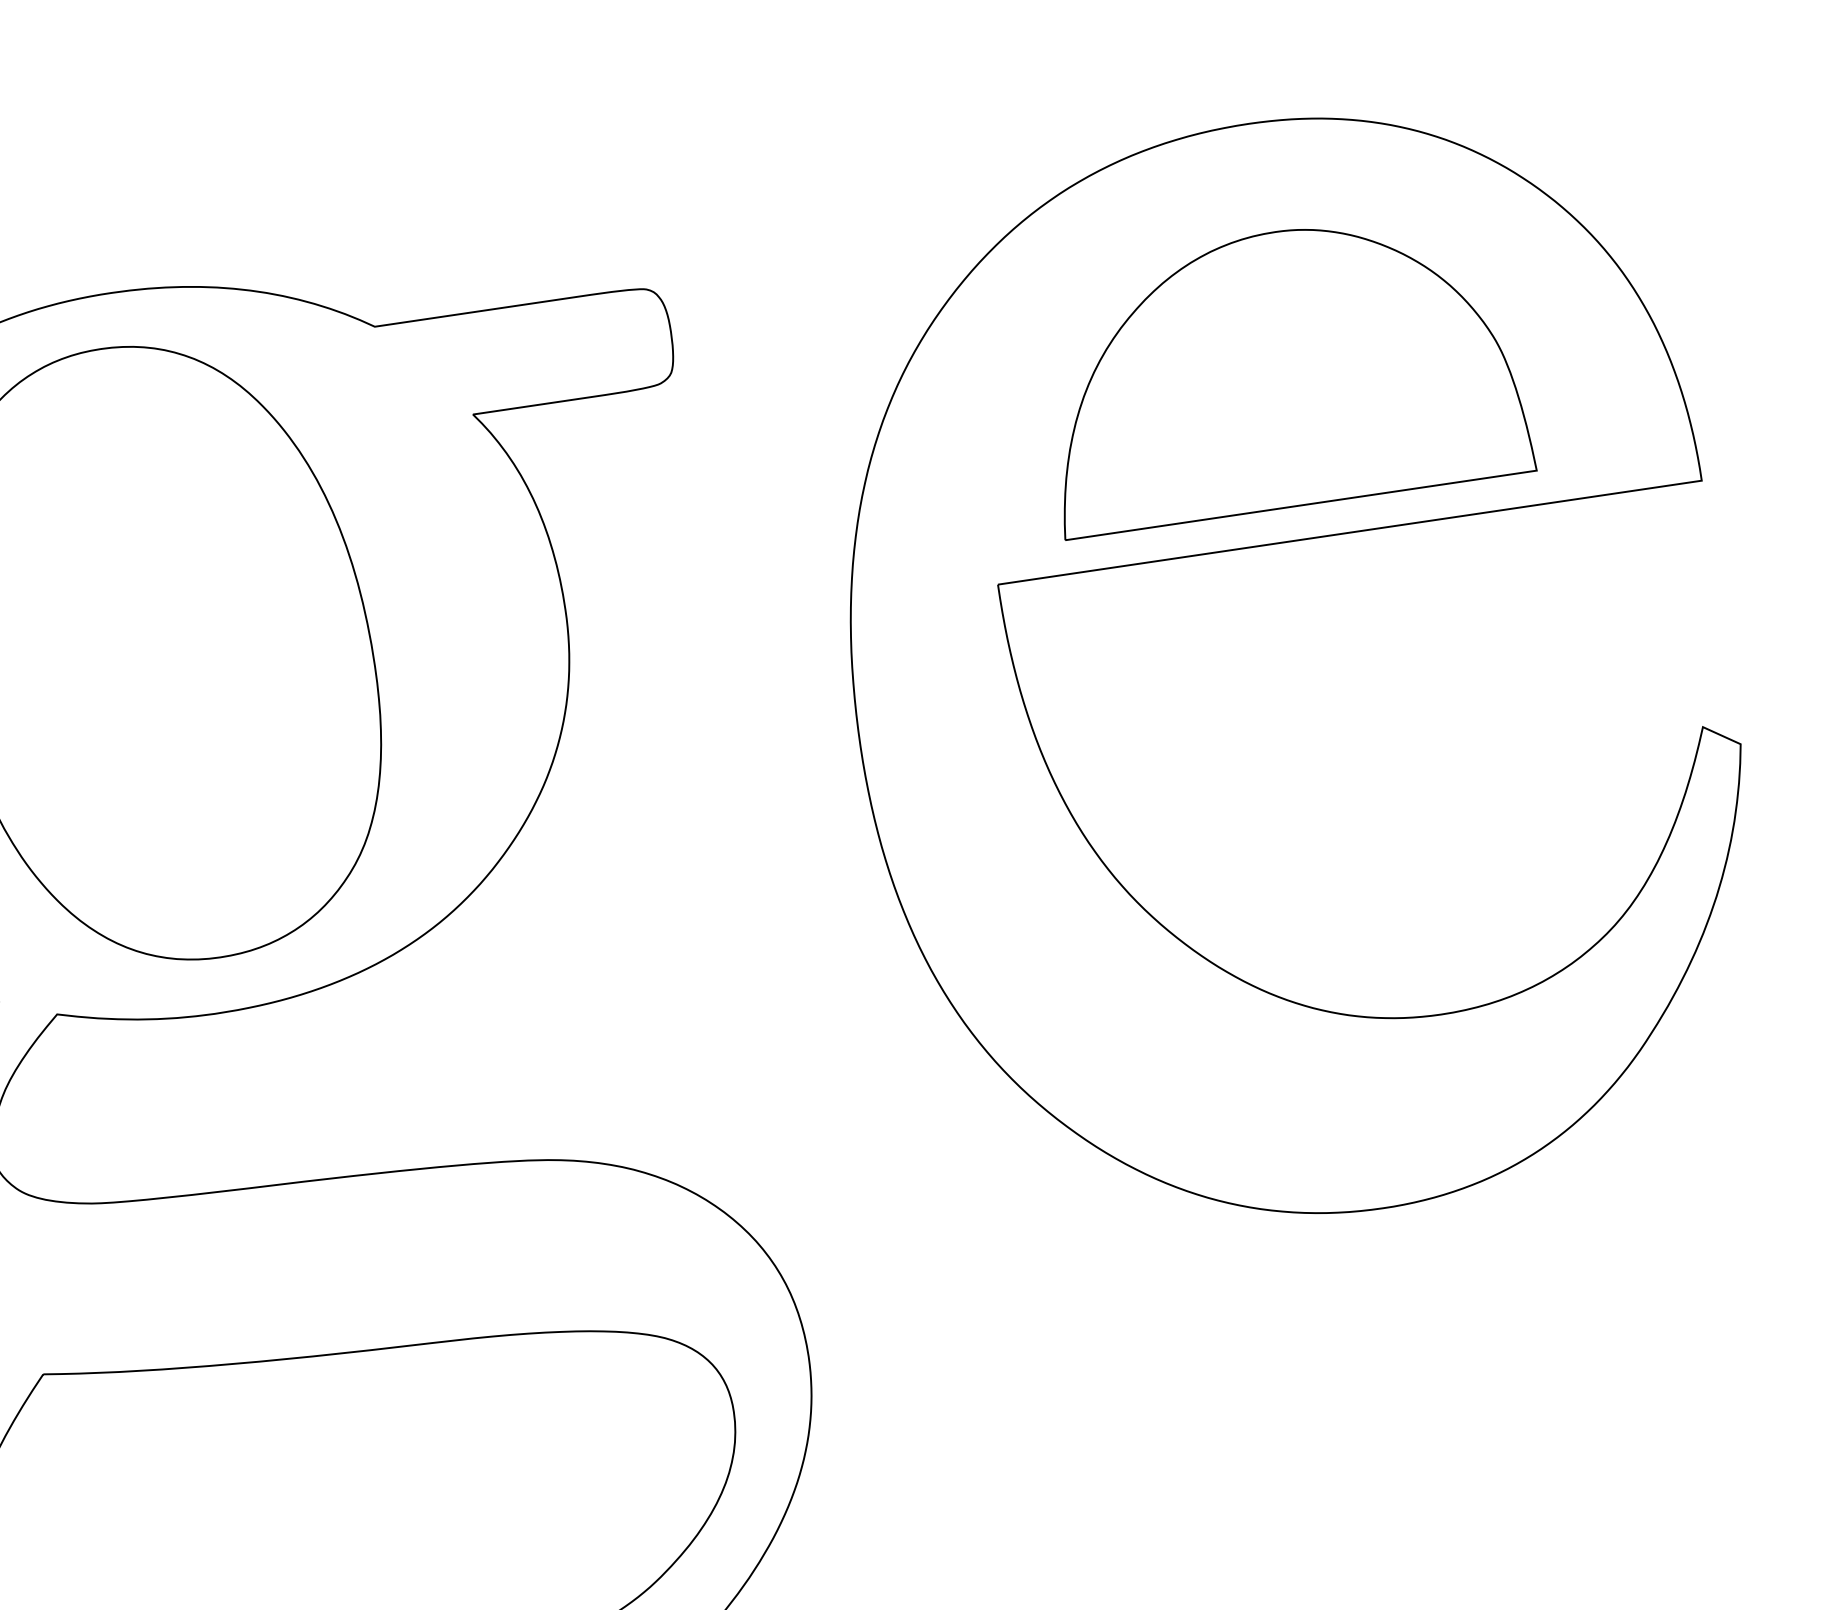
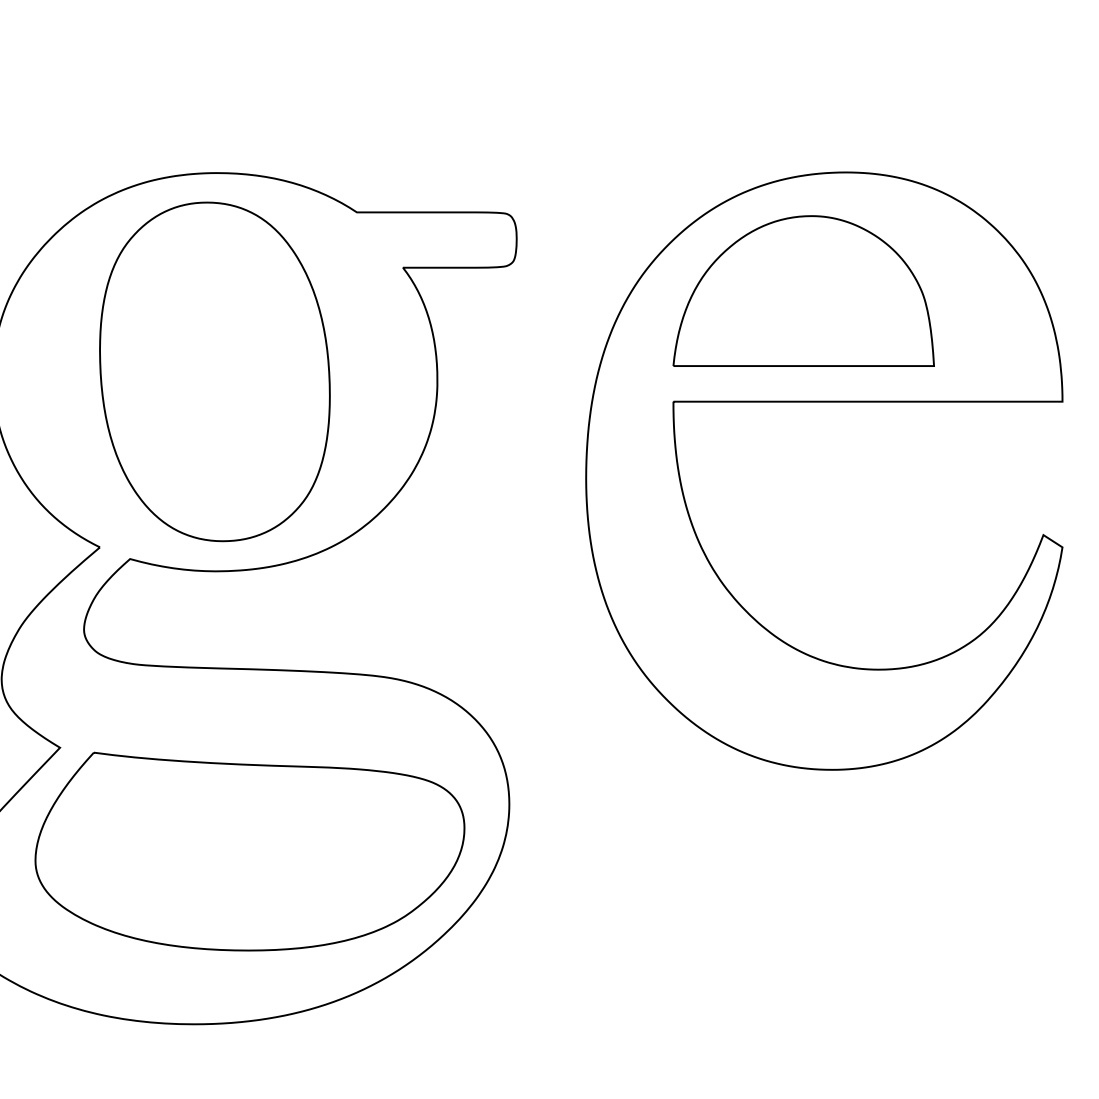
part: (1280, 368) -> (803, 290), moved

